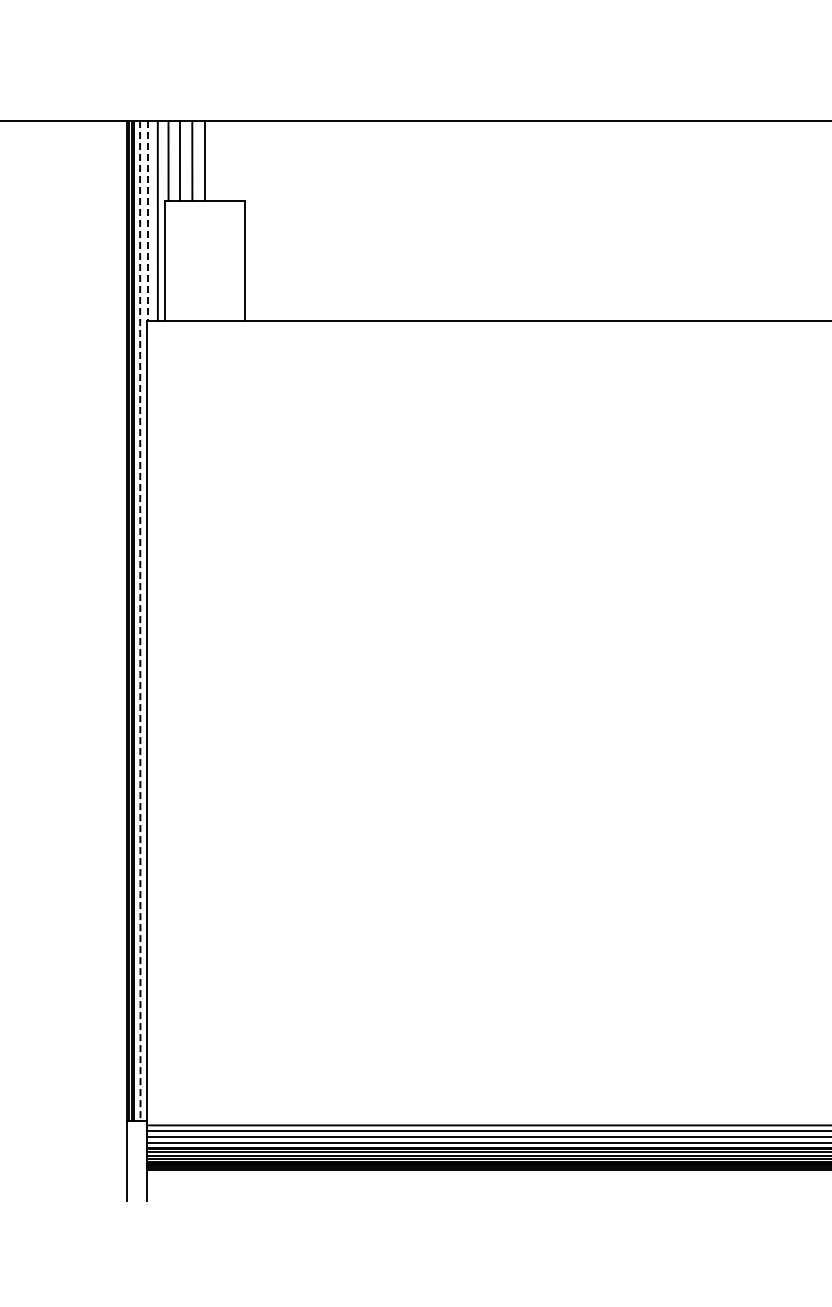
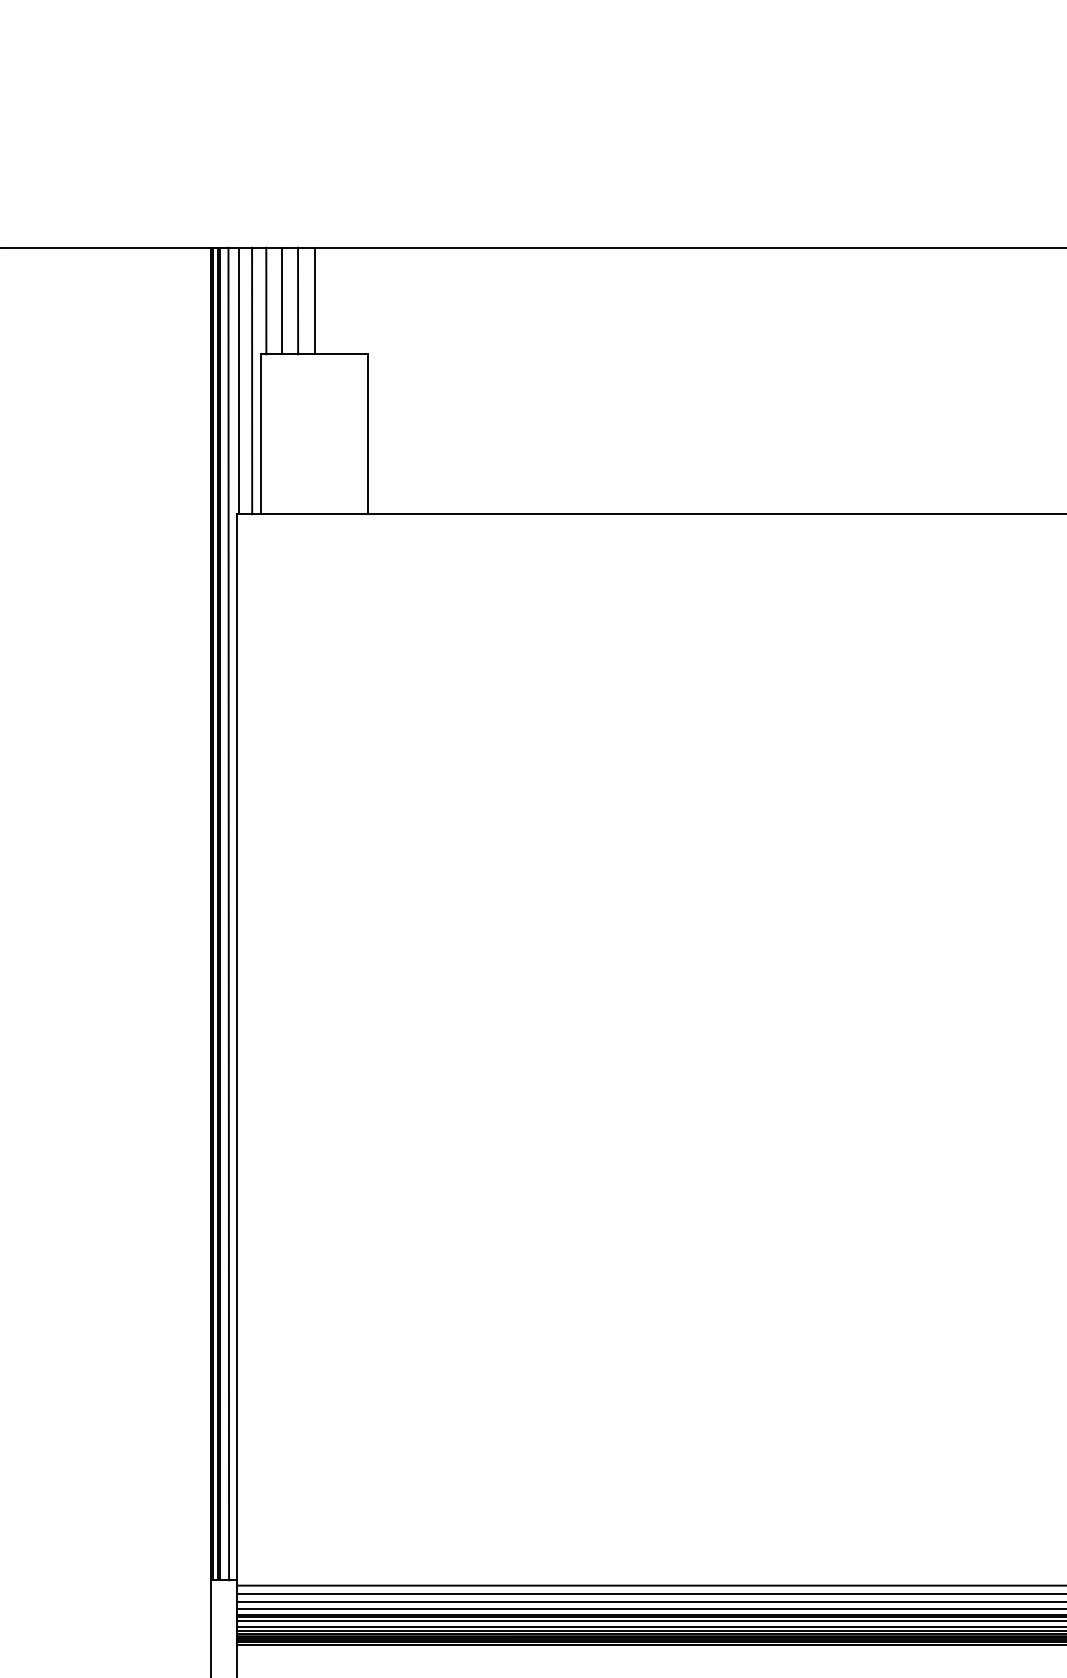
line: (148, 221) -> (239, 381), dashed -> solid
line: (140, 621) -> (229, 914), dashed -> solid

